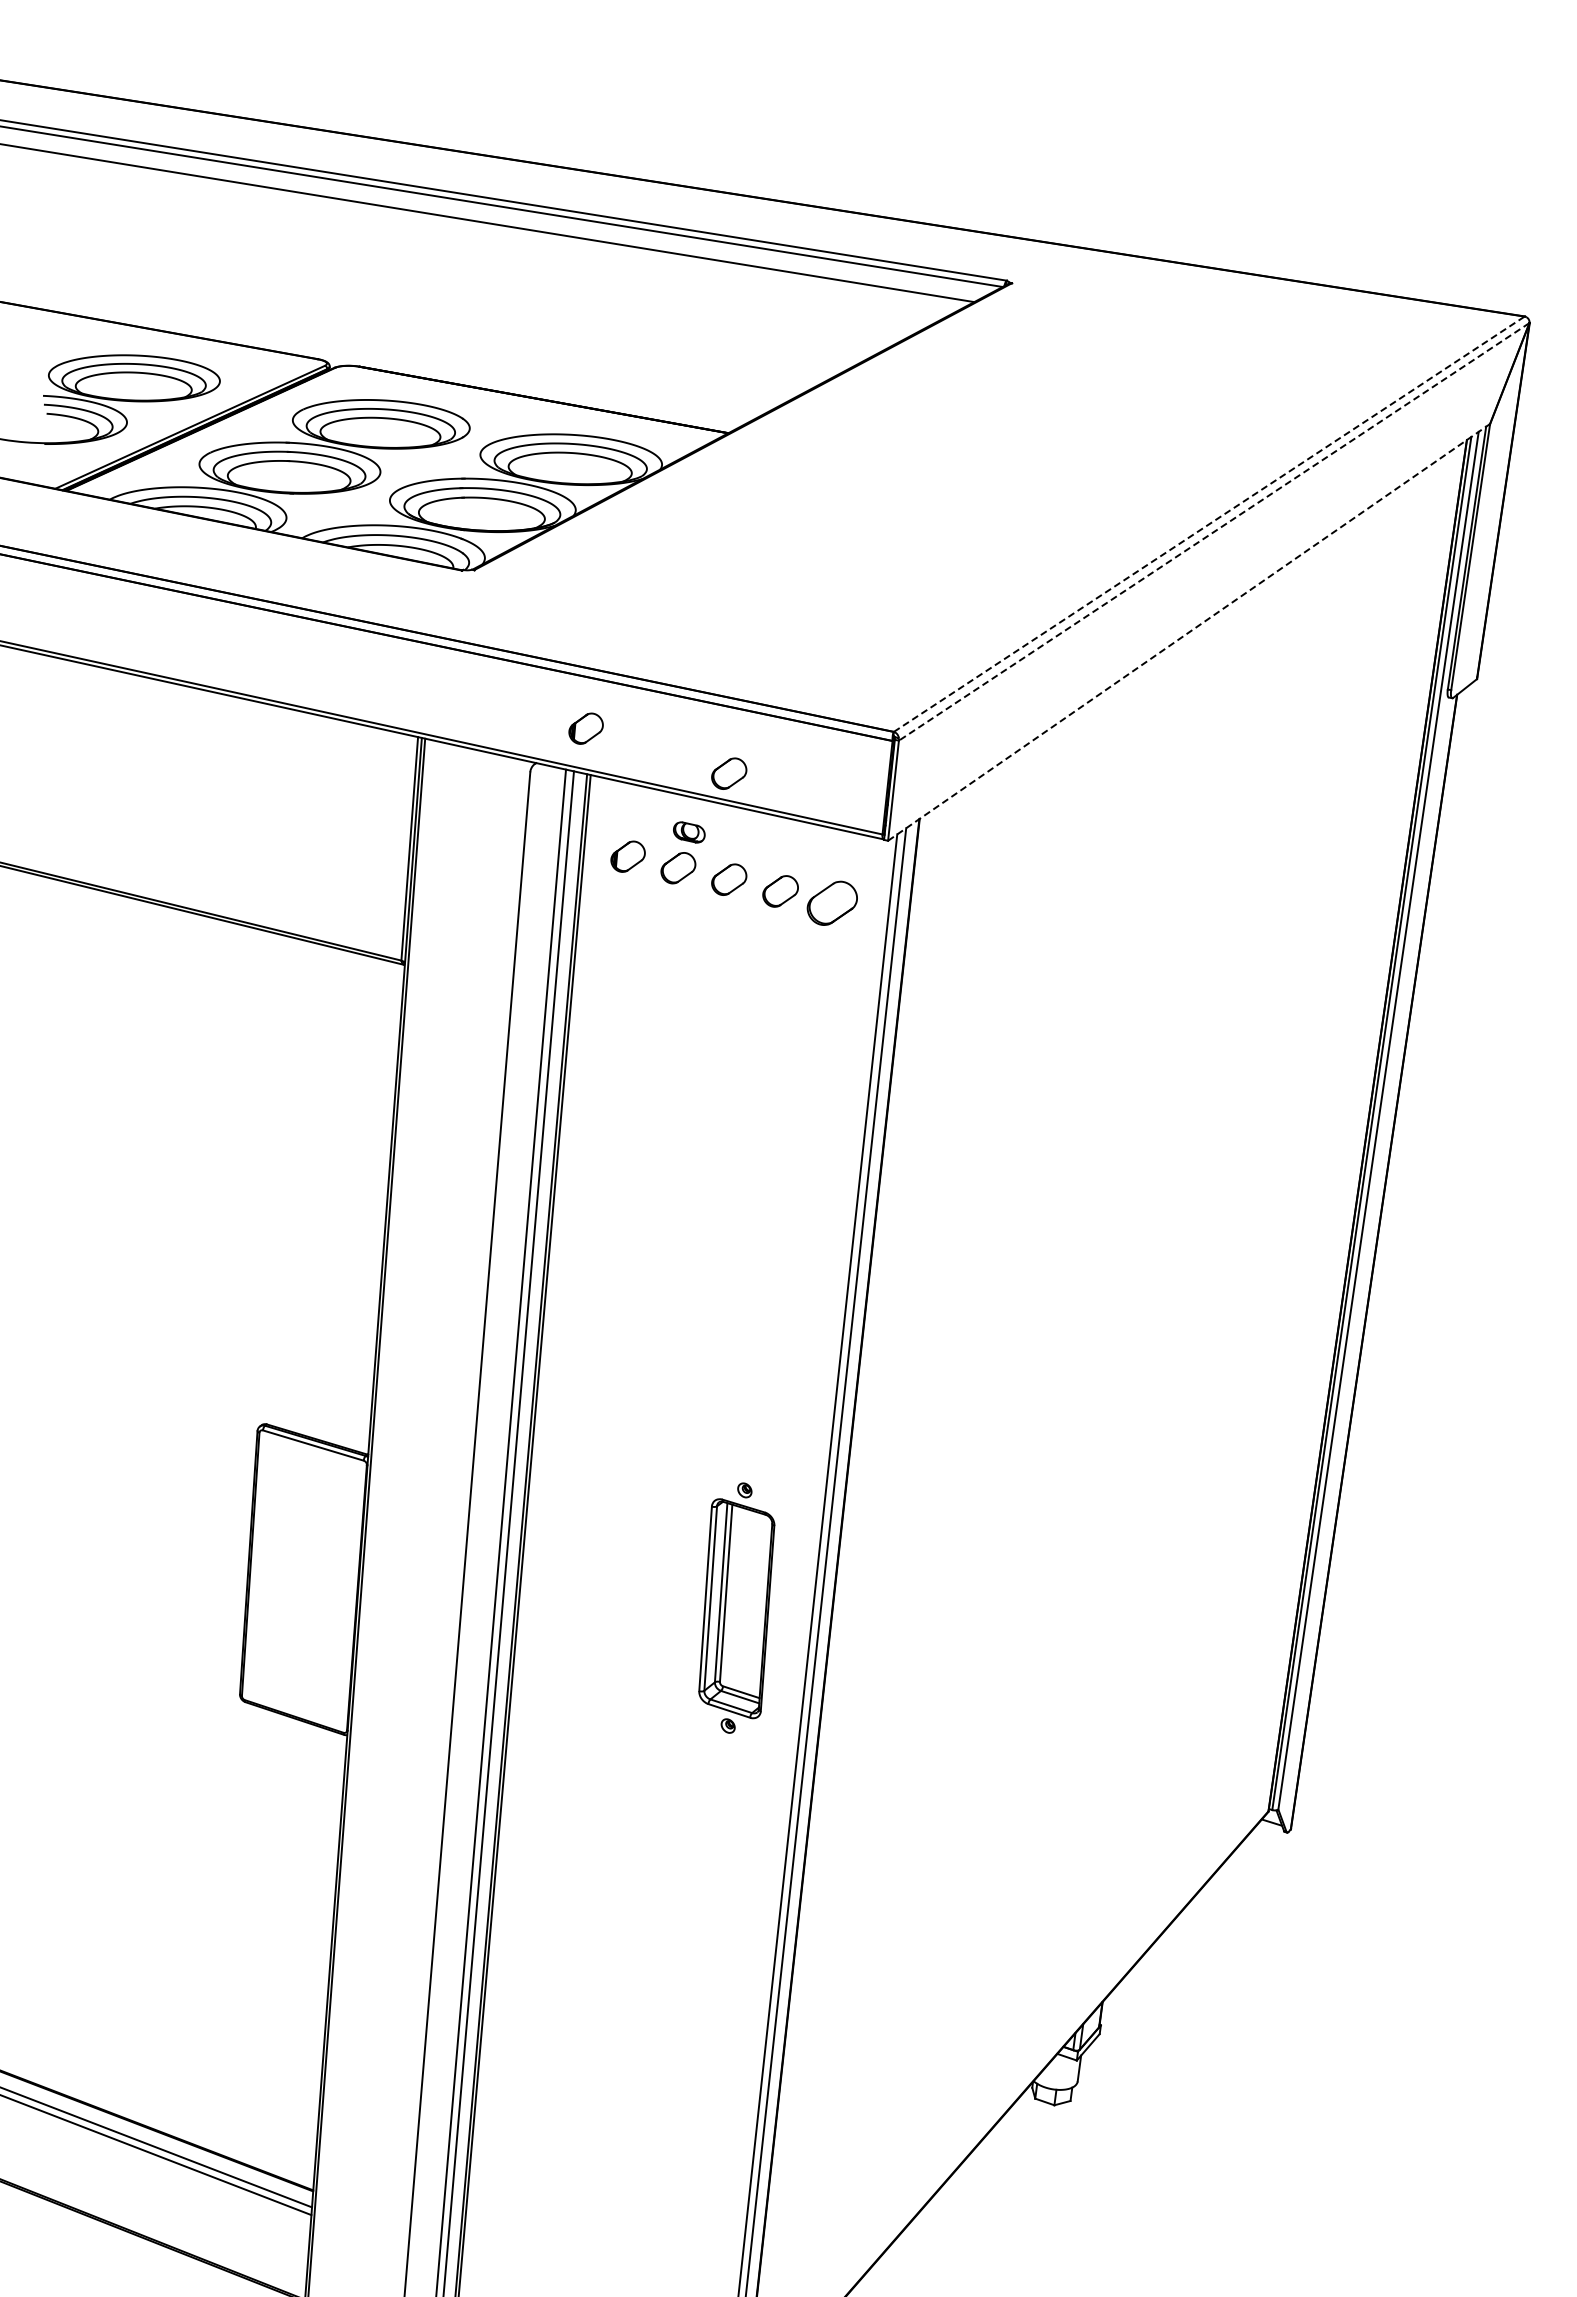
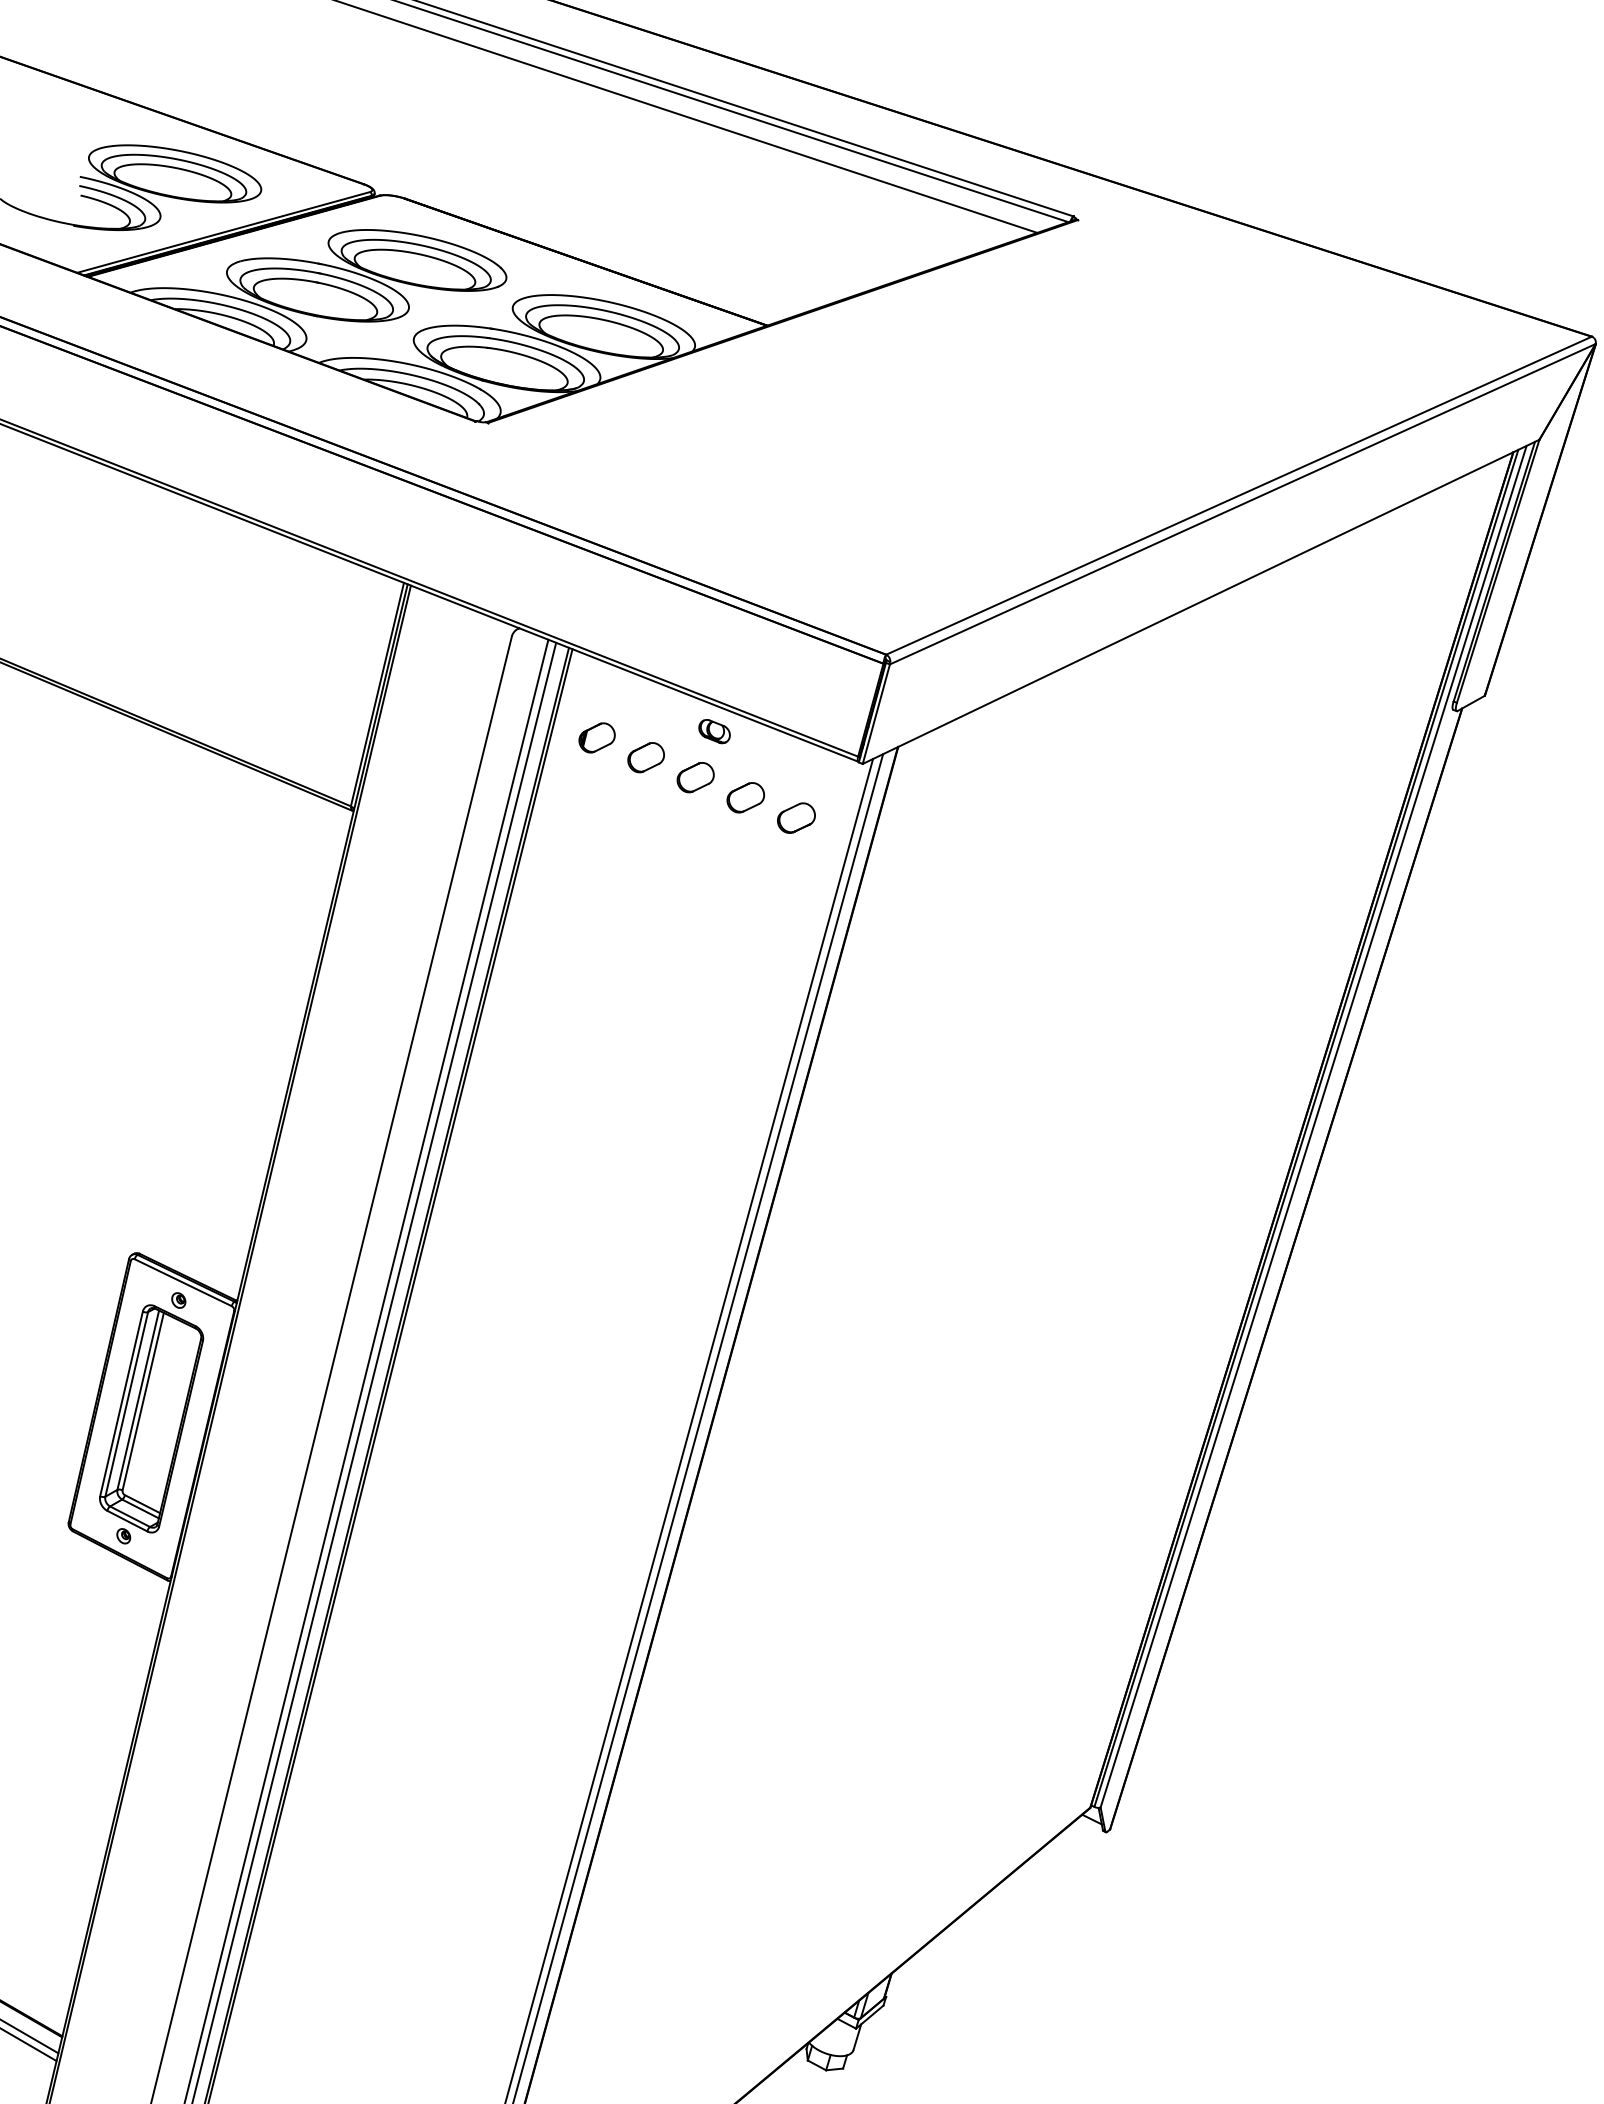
line: (1209, 524) -> (1239, 496), dashed -> solid
line: (1213, 532) -> (1241, 504), dashed -> solid
line: (1189, 632) -> (1201, 602), dashed -> solid
part: (585, 728) -> (574, 601), removed
part: (729, 773) -> (713, 670), removed
part: (689, 832) -> (714, 731), moved
part: (832, 902) -> (796, 817), size x0.71
part: (736, 1607) -> (151, 1417), moved

